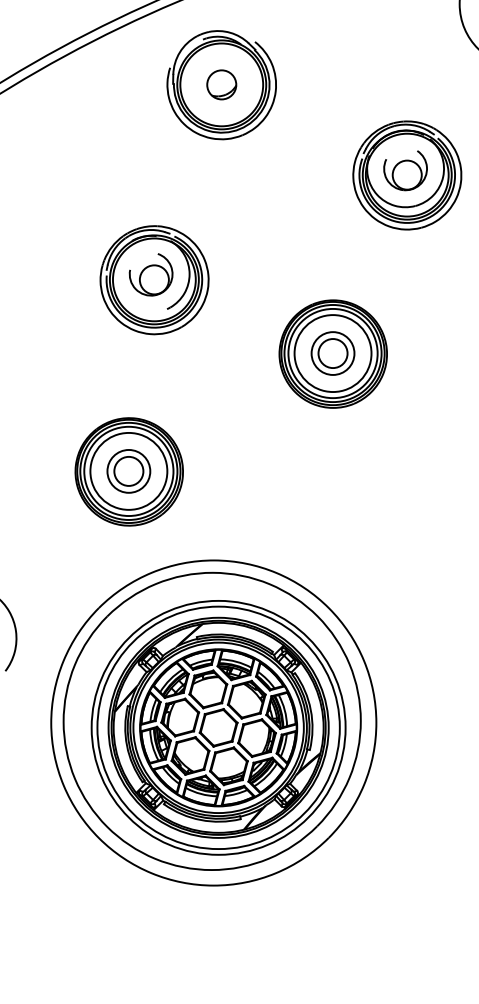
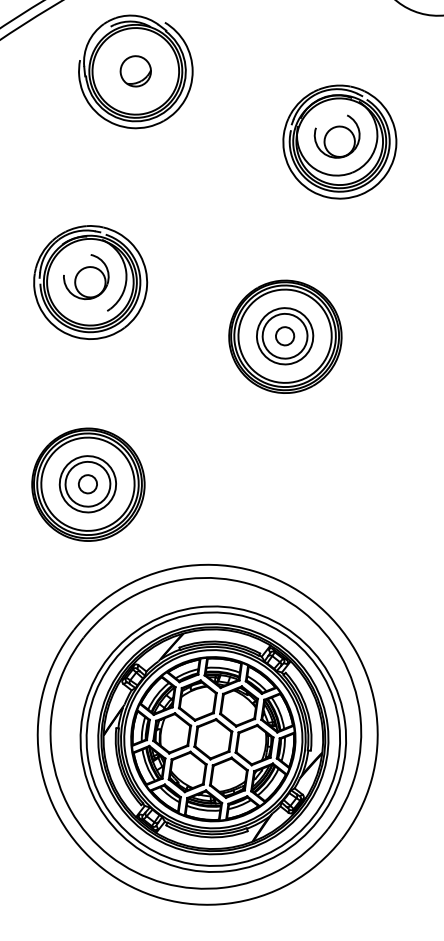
circle: (332, 353) -> (284, 336), size x0.6
circle: (332, 353) -> (284, 336), size x0.7
circle: (128, 470) -> (87, 483), size x0.6
circle: (128, 470) -> (87, 483), size x0.7

